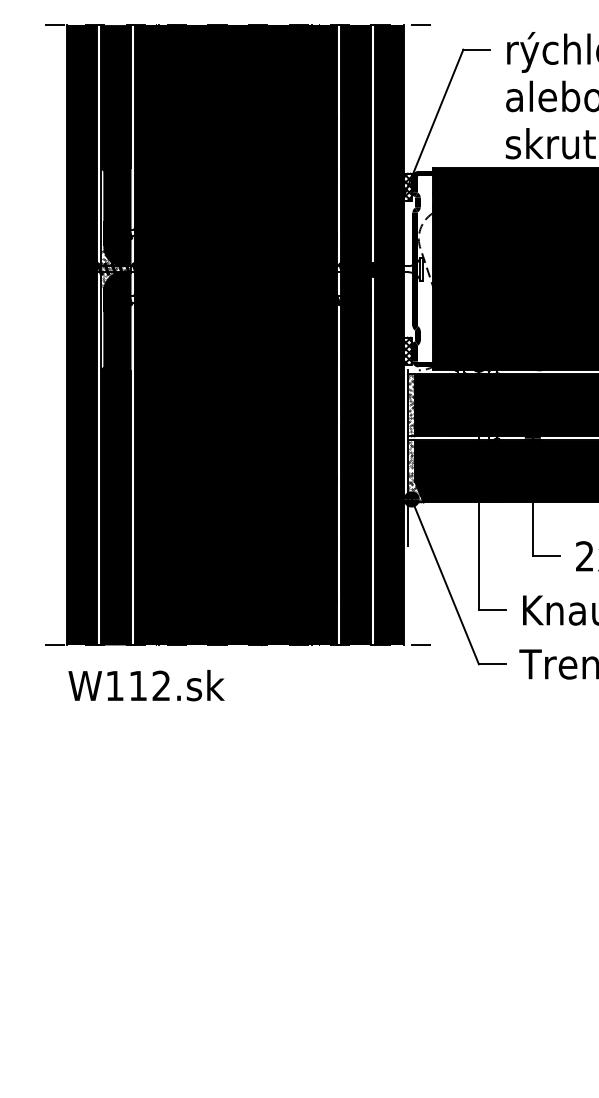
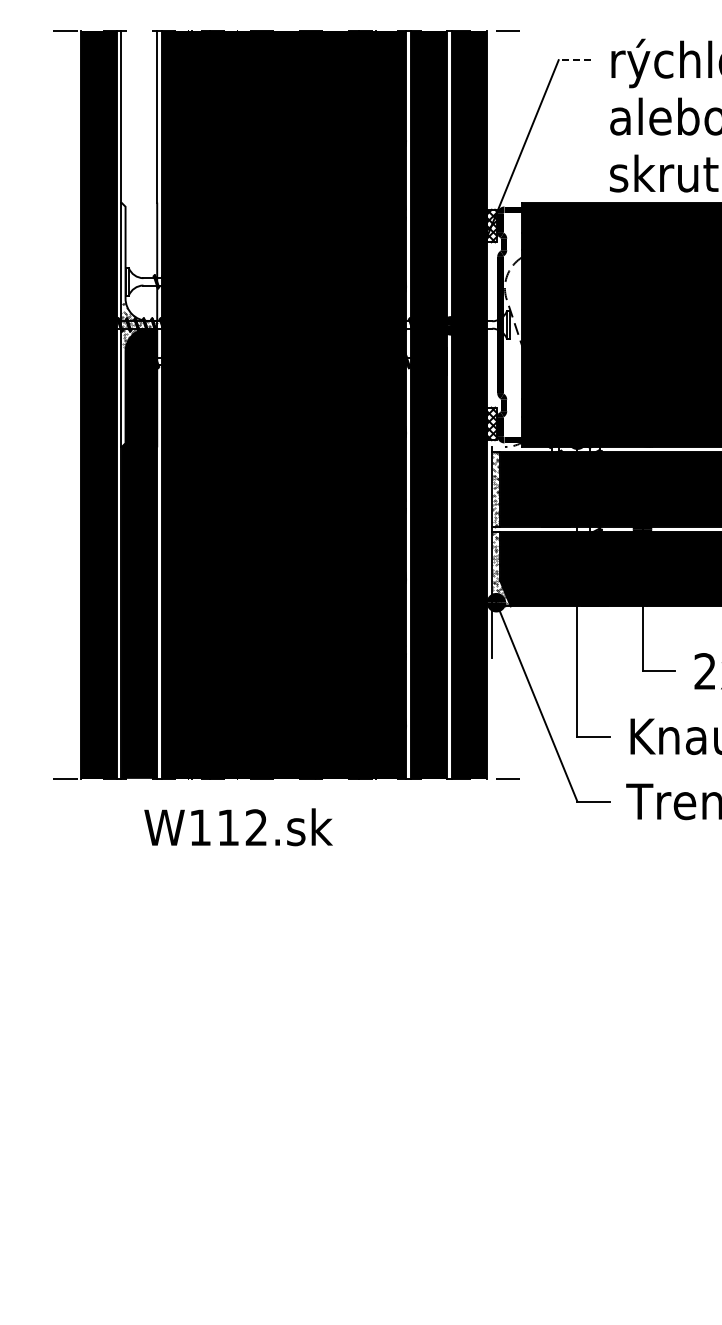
line: (476, 49) -> (574, 60), solid -> dashed
fill: (115, 145) -> (139, 175), removed
text: (146, 685) -> (238, 827), moved

